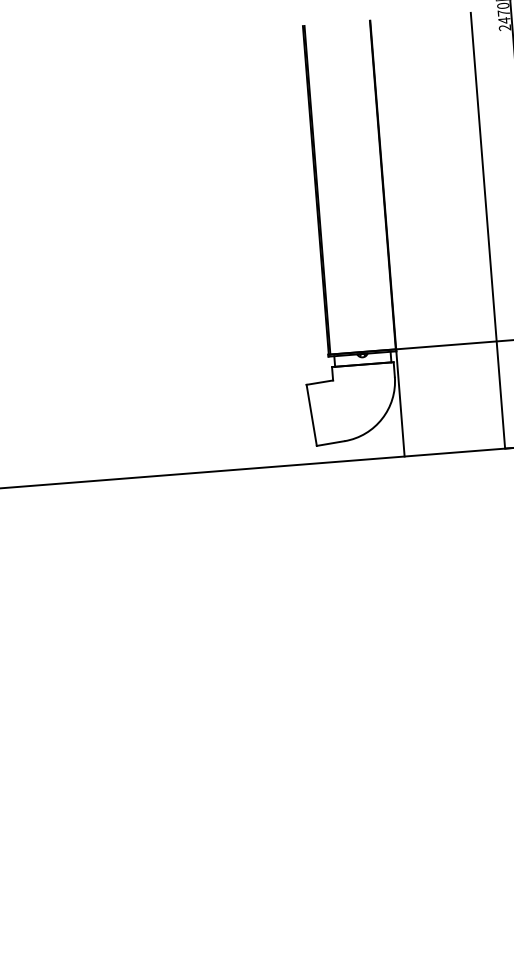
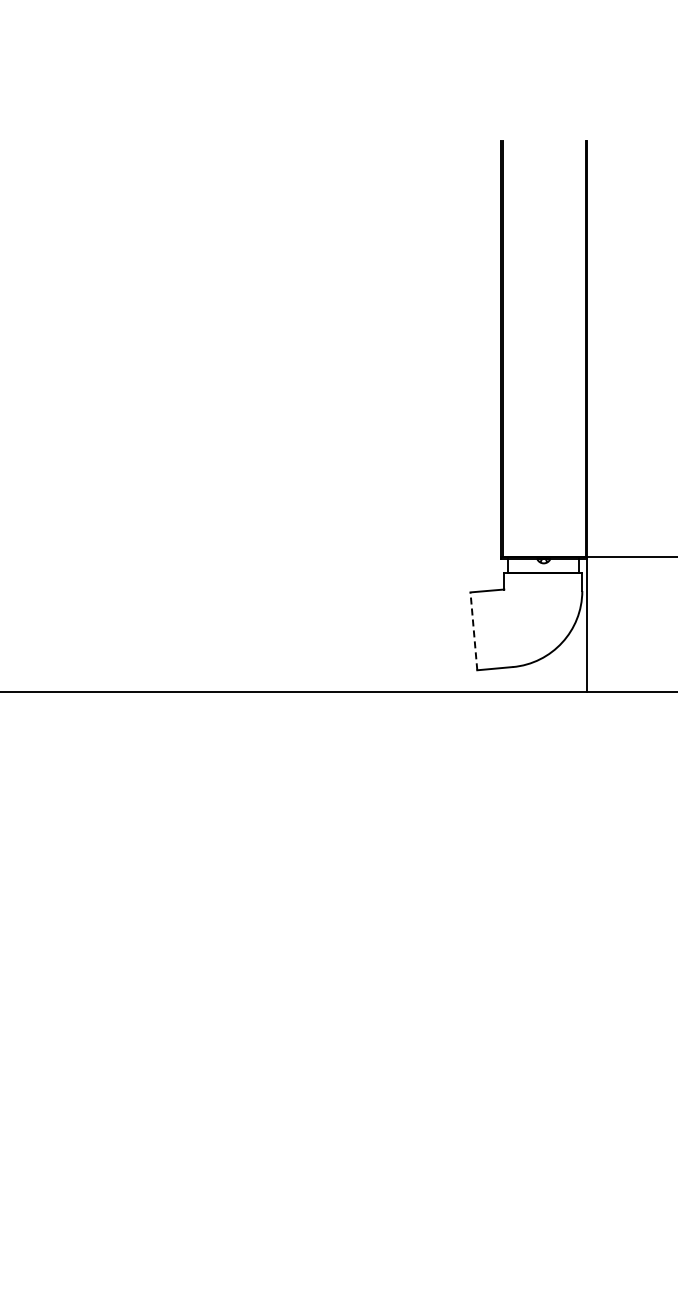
line: (311, 414) -> (473, 630), solid -> dashed

